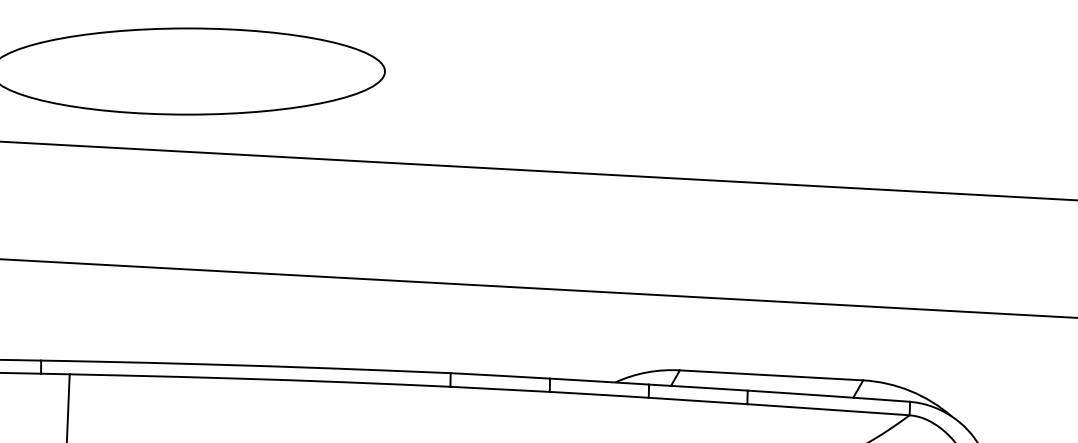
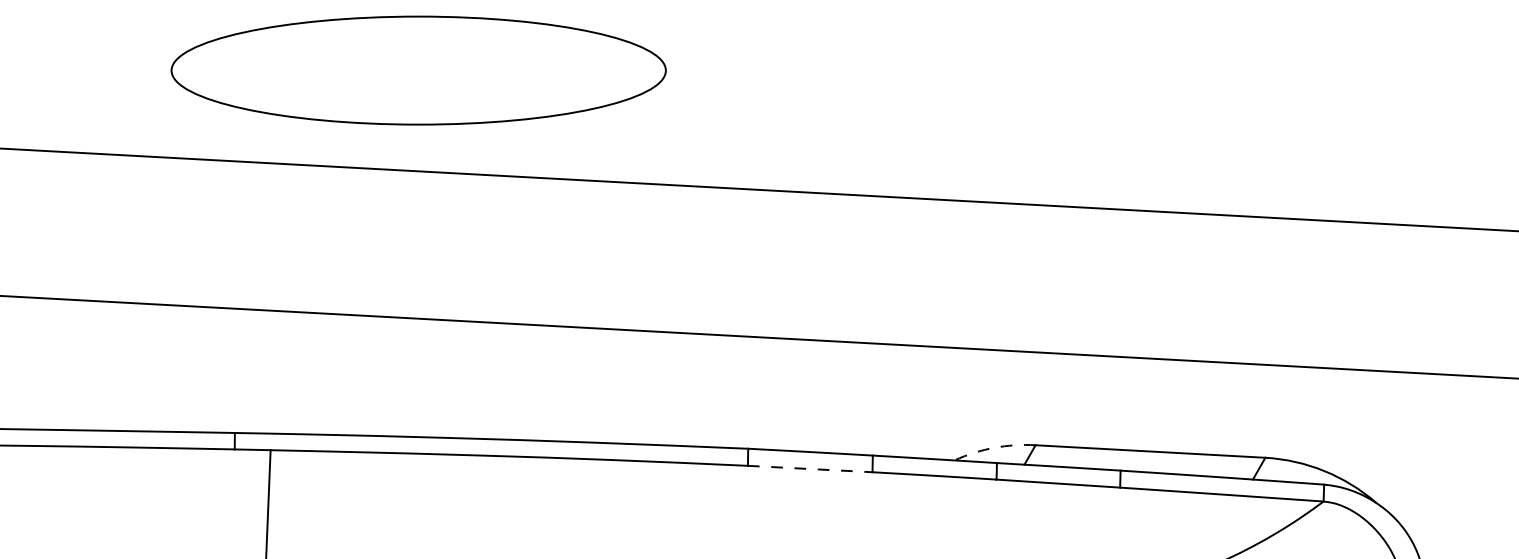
arc: (647, 372) -> (994, 447), solid -> dashed
line: (500, 389) -> (810, 469), solid -> dashed

